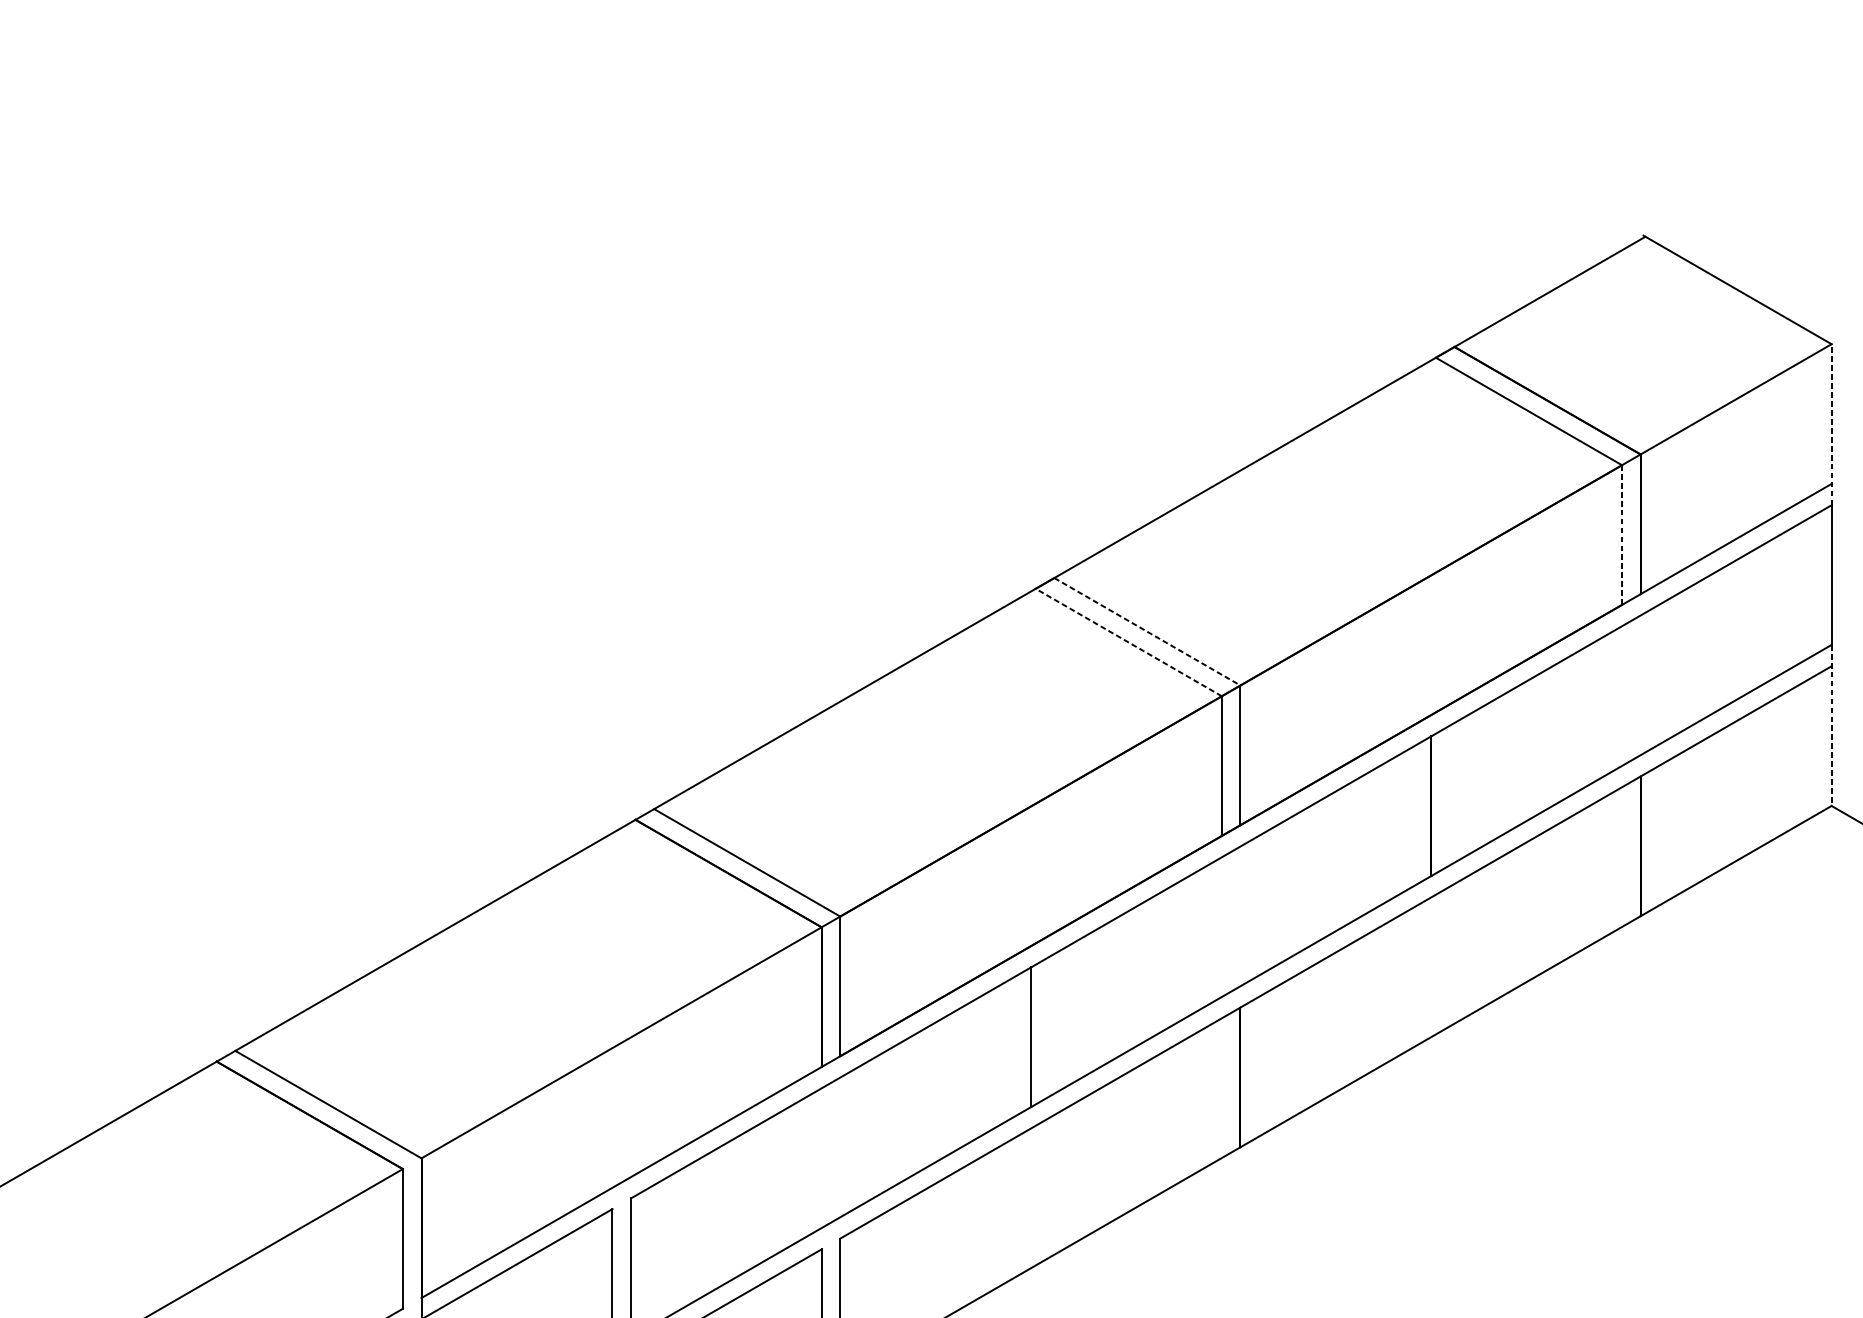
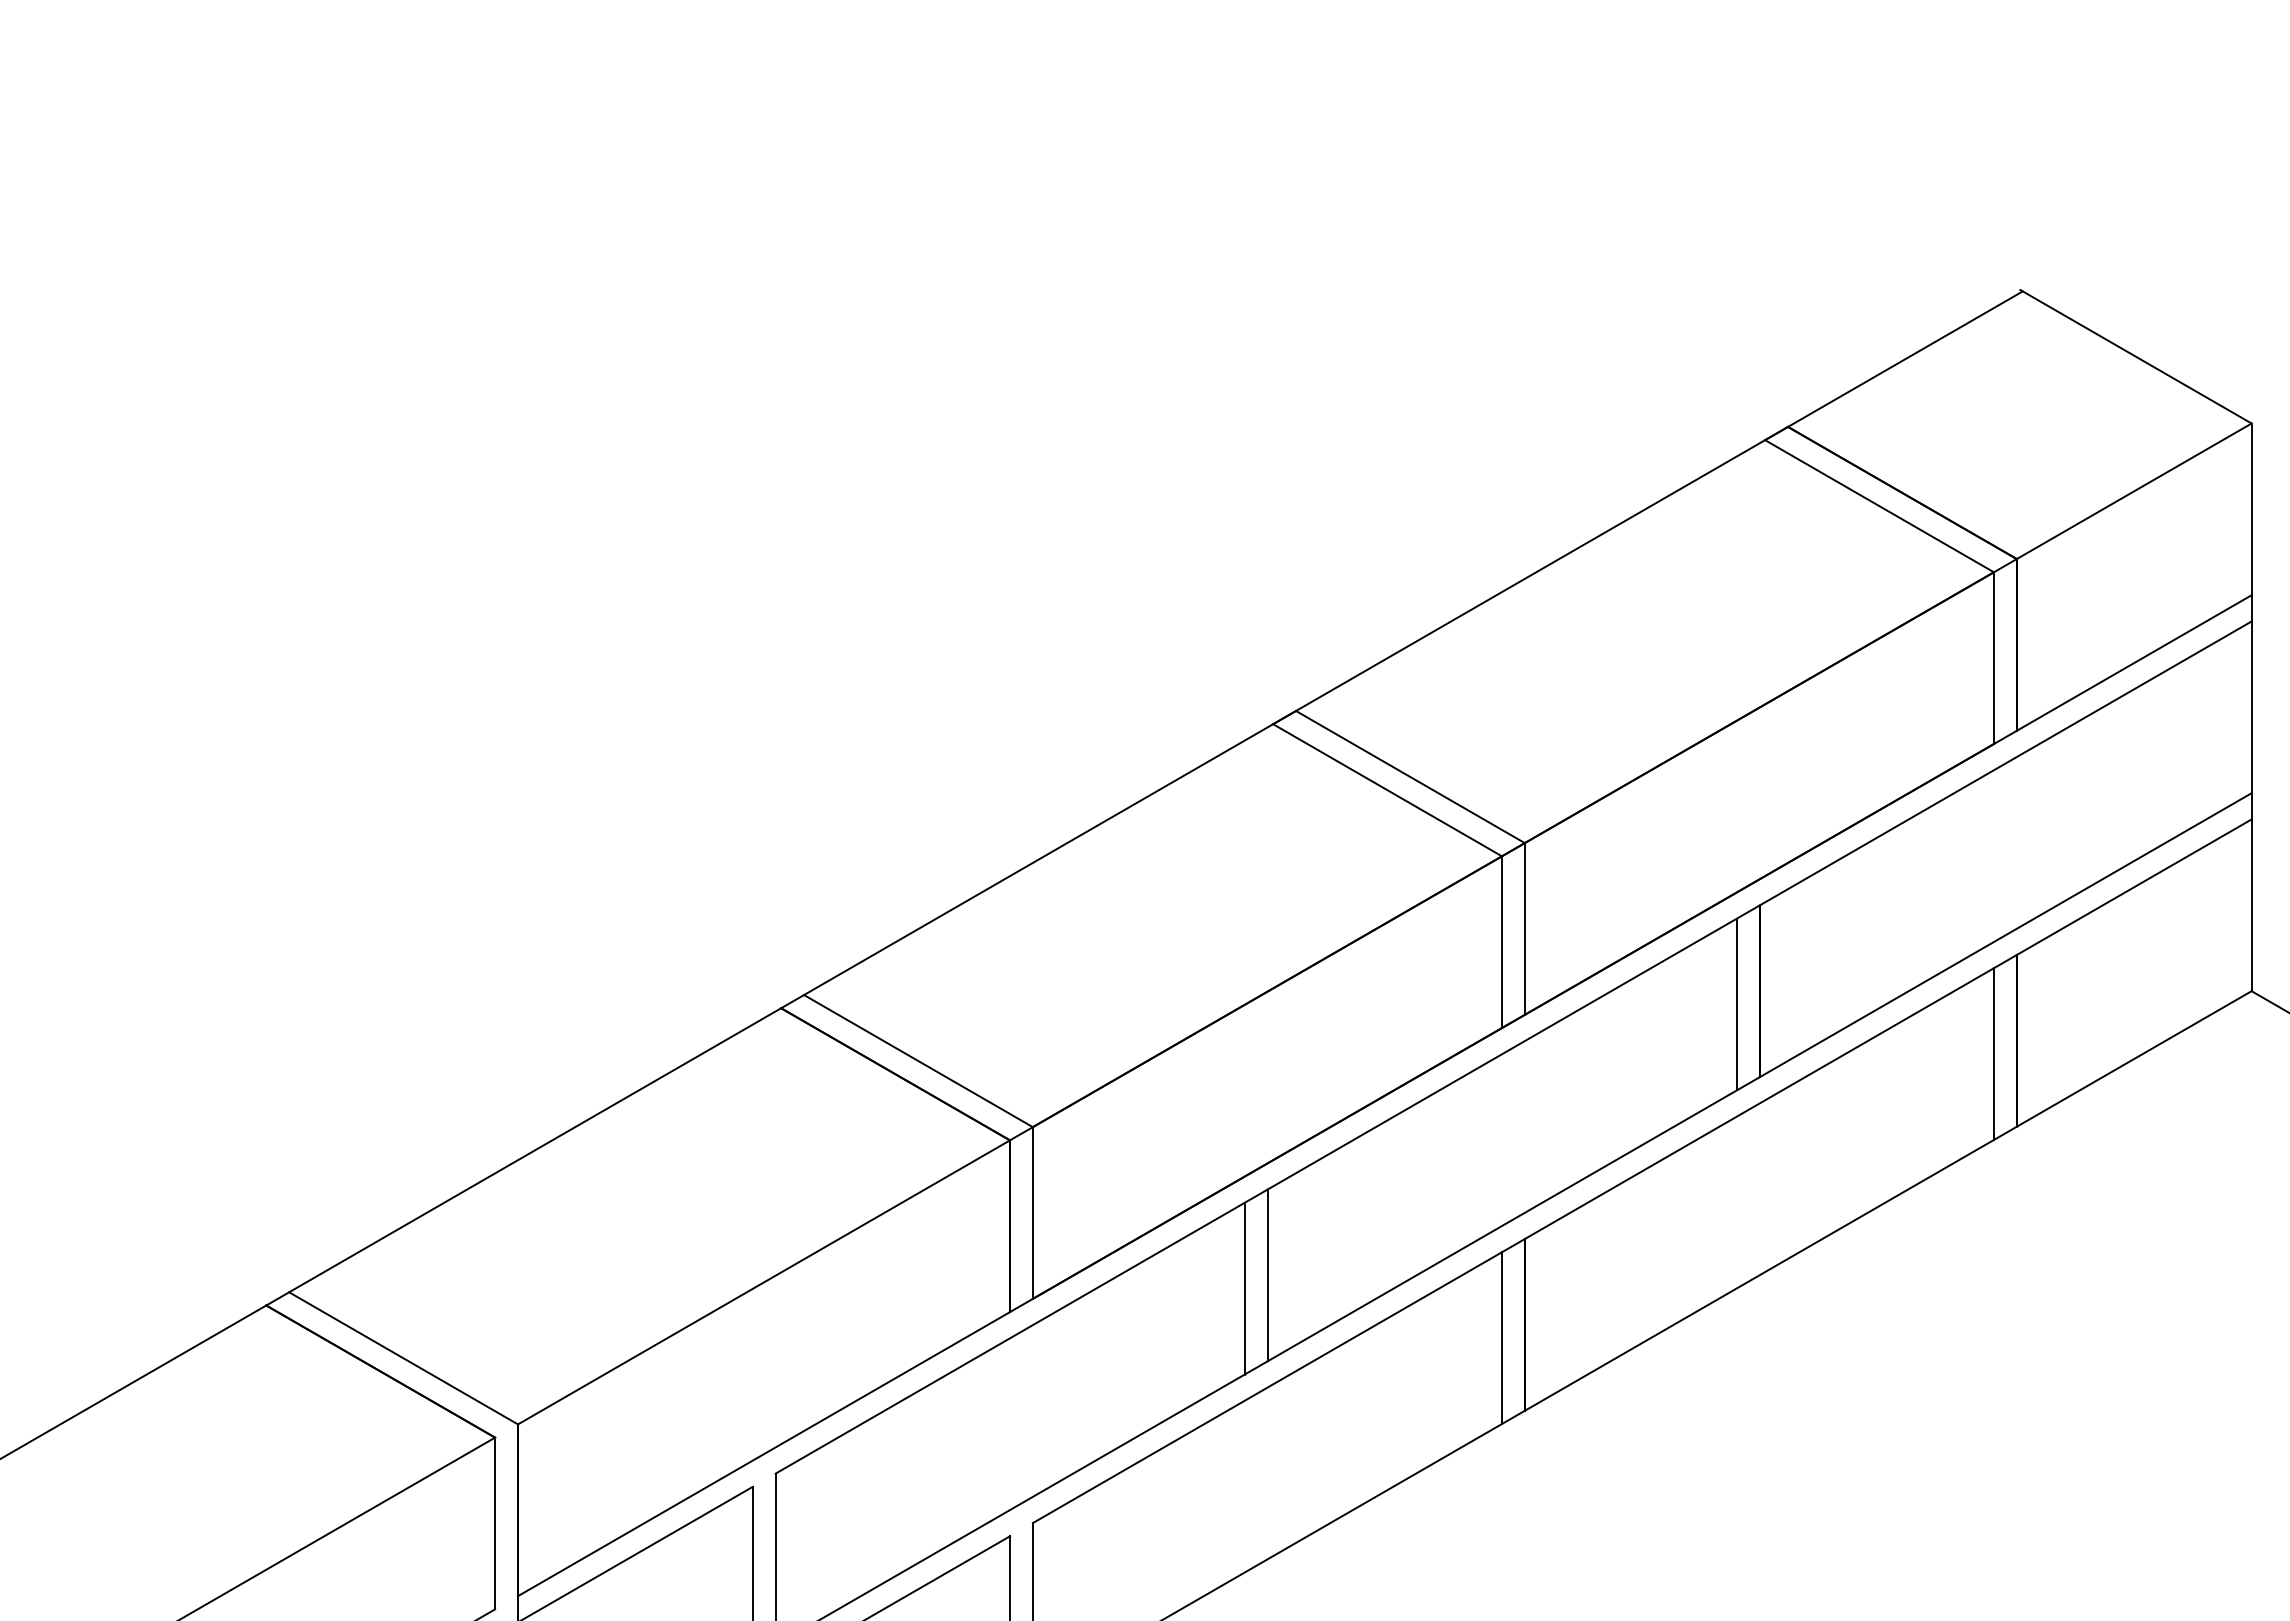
line: (1831, 424) -> (2251, 522), dashed -> solid
line: (1621, 535) -> (1993, 658), dashed -> solid
line: (1147, 632) -> (1410, 777), dashed -> solid
line: (1128, 642) -> (1387, 790), dashed -> solid
line: (1831, 725) -> (2251, 892), dashed -> solid
line: (1412, 816) -> (1736, 1004), added
line: (1621, 856) -> (1993, 1053), added
line: (1012, 1047) -> (1244, 1288), added
line: (1221, 1088) -> (1501, 1338), added

